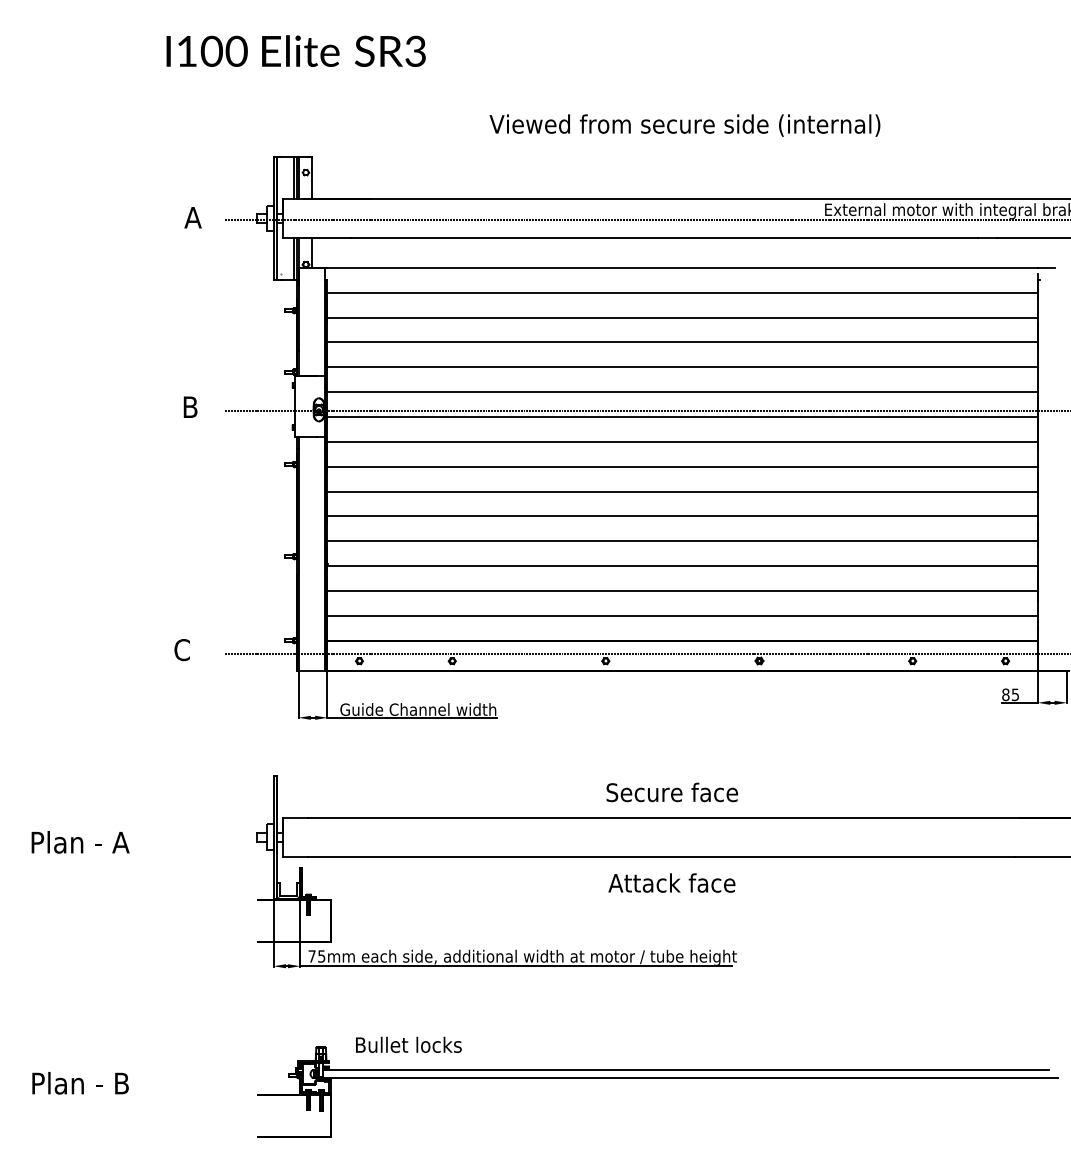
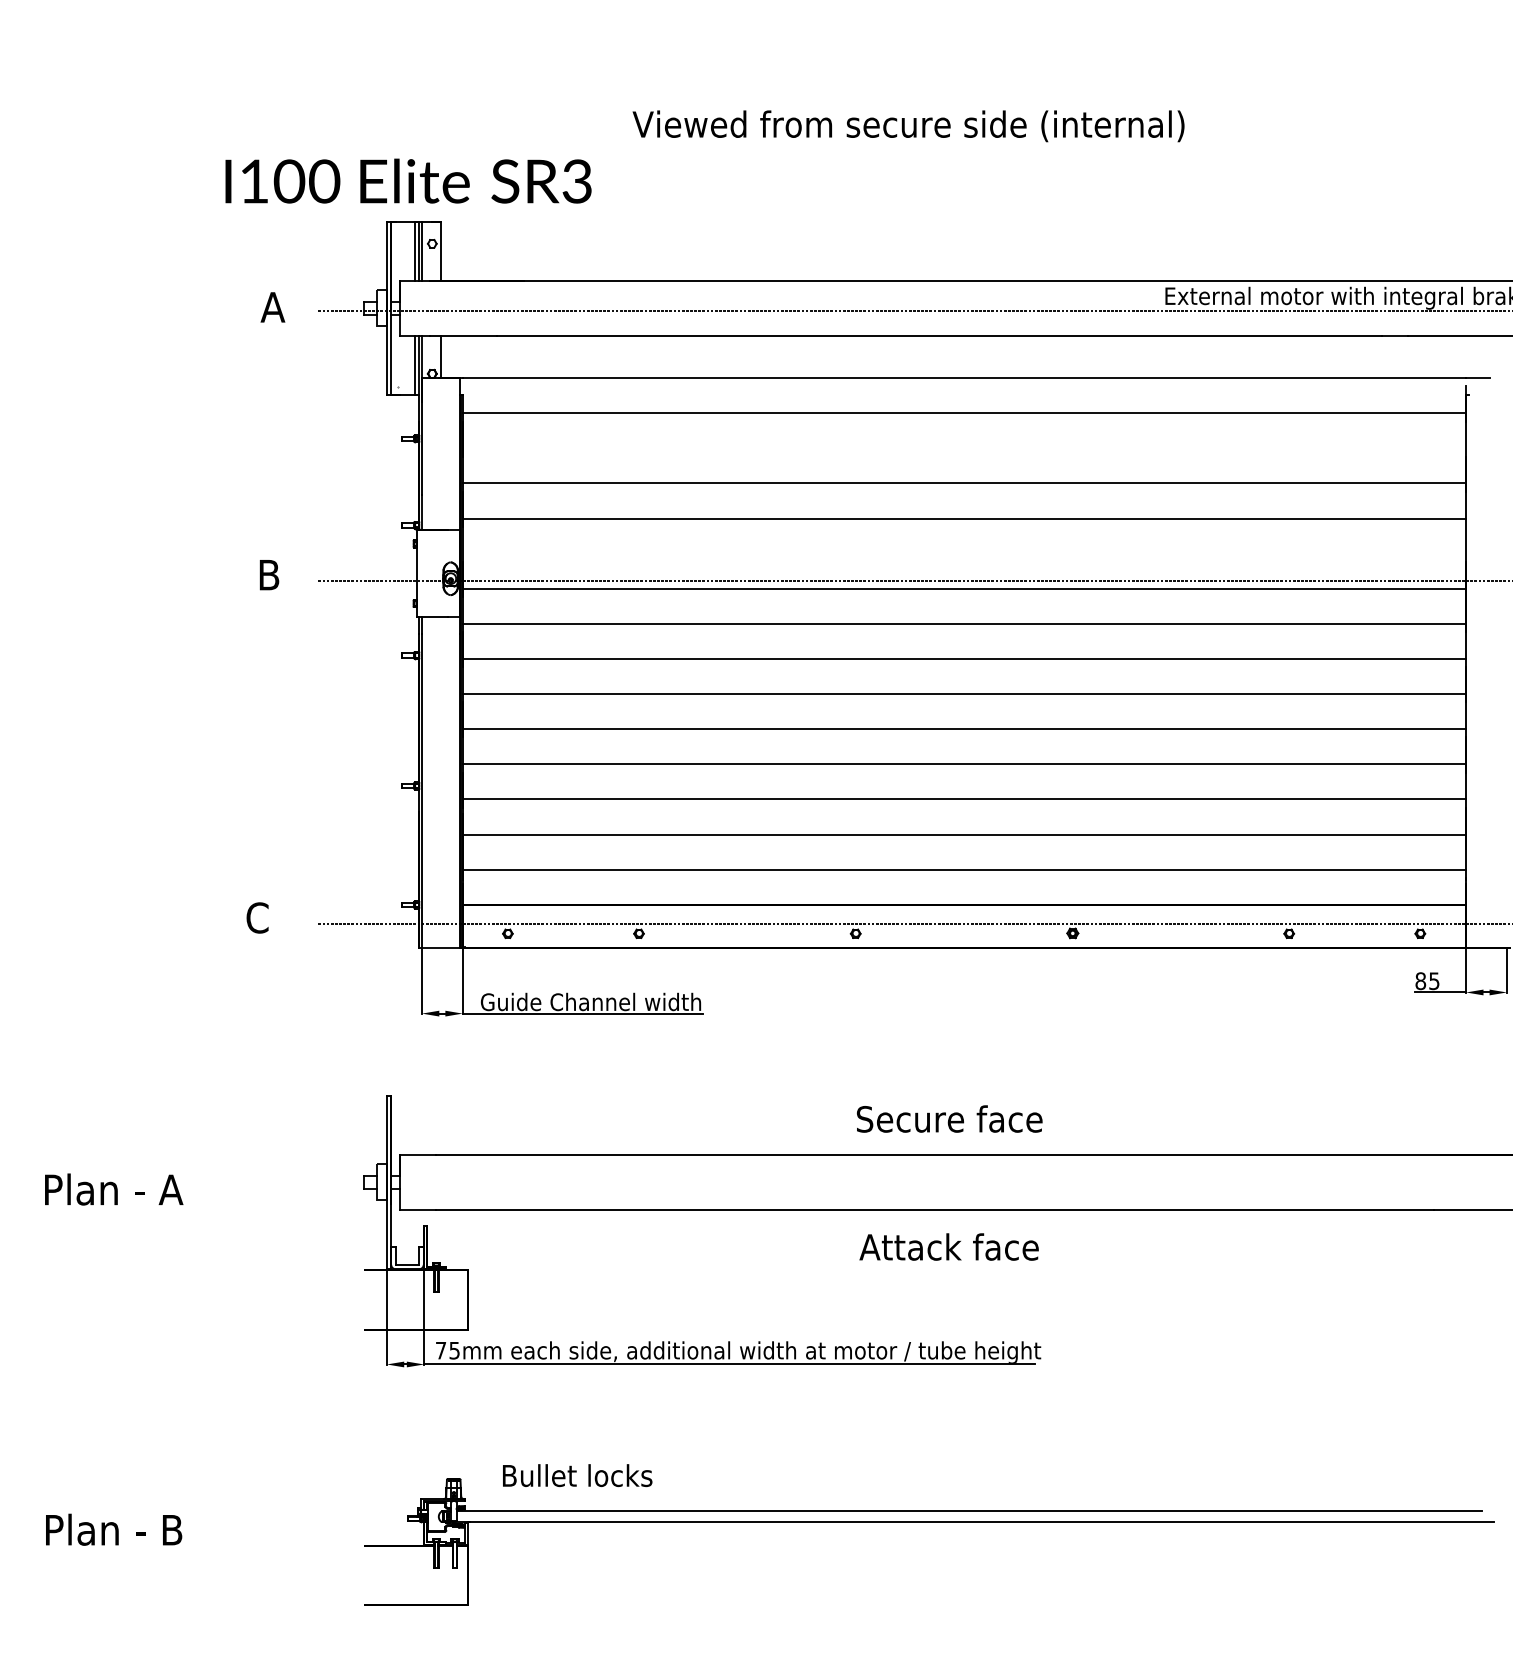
text: (296, 50) -> (408, 180), moved
text: (684, 125) -> (908, 126), moved
line: (682, 317) -> (964, 448), removed
line: (682, 391) -> (964, 553), removed

